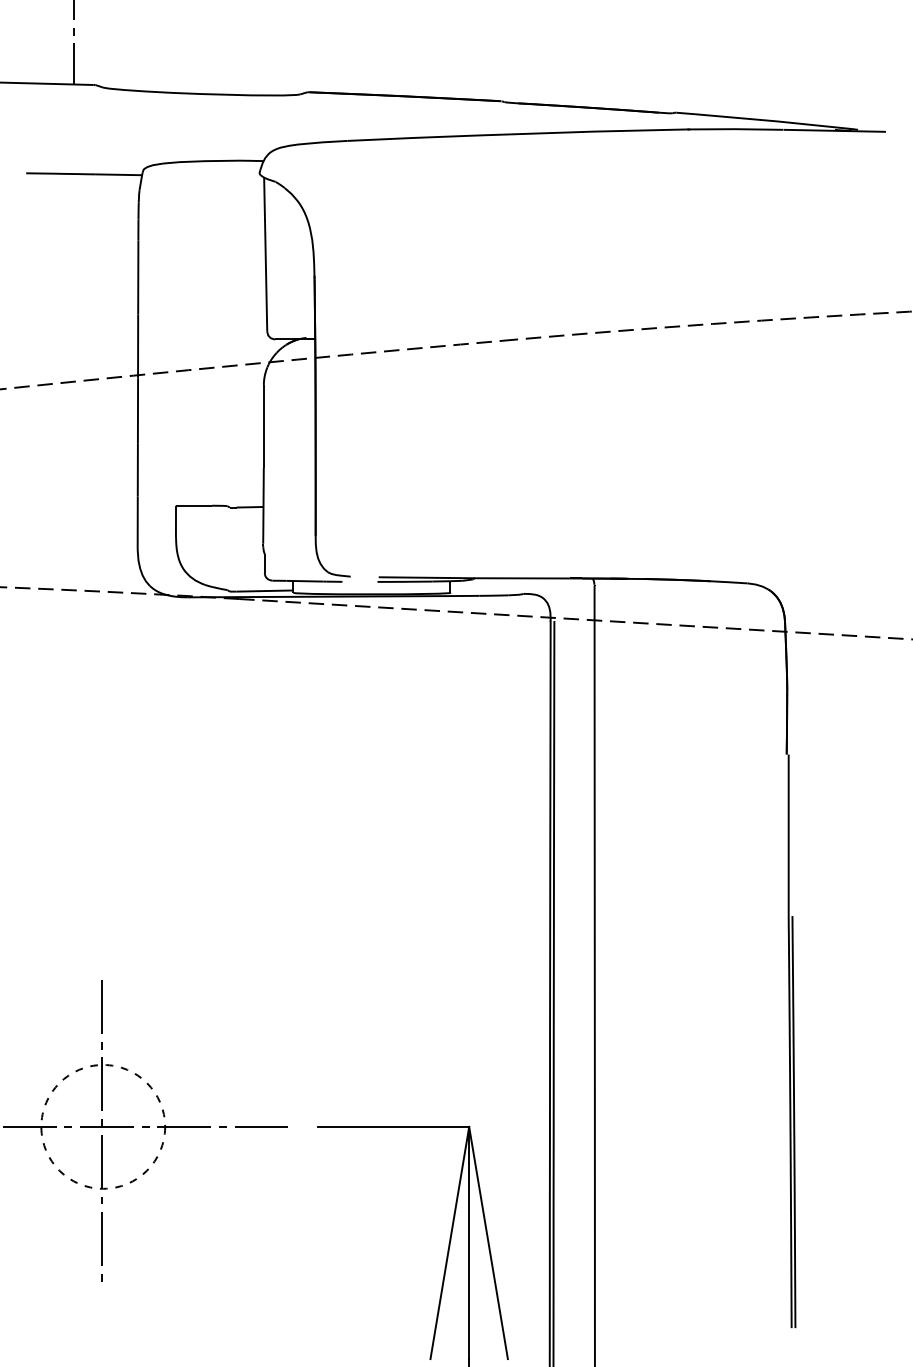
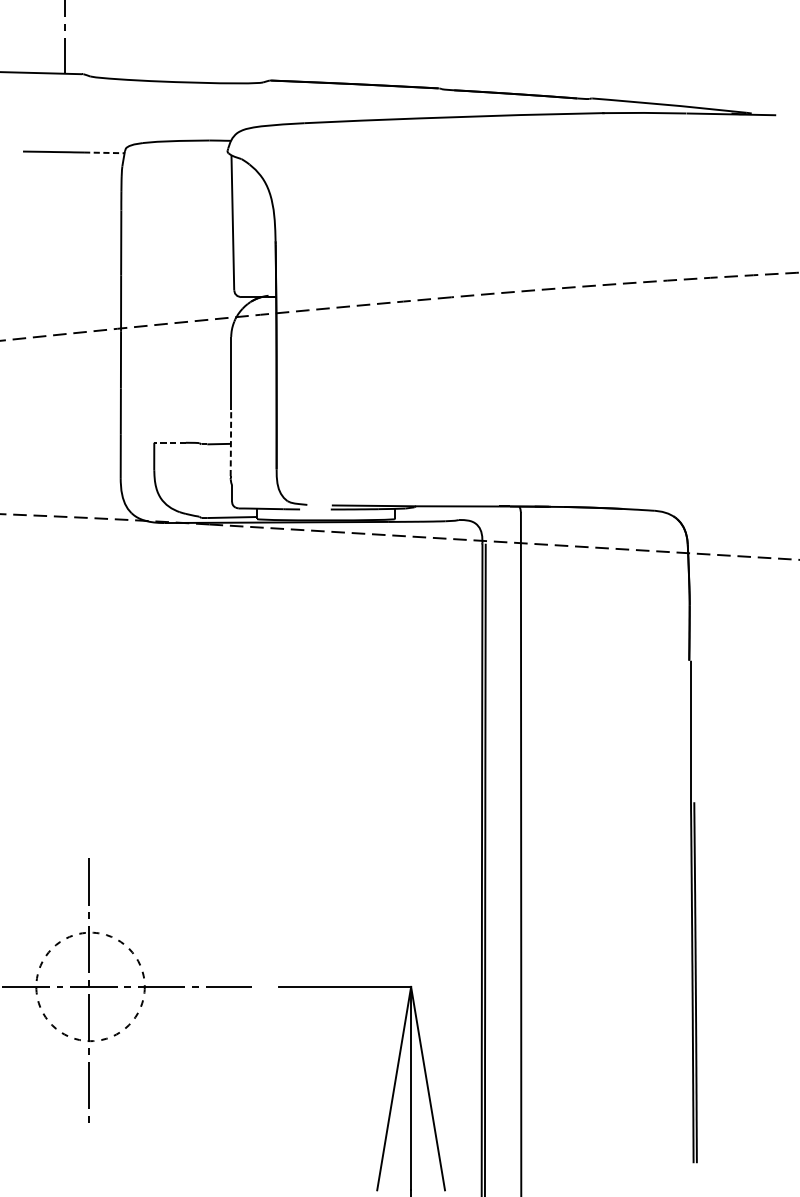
line: (119, 174) -> (104, 152), solid -> dashed
line: (193, 505) -> (169, 442), solid -> dashed
line: (263, 505) -> (230, 442), solid -> dashed

